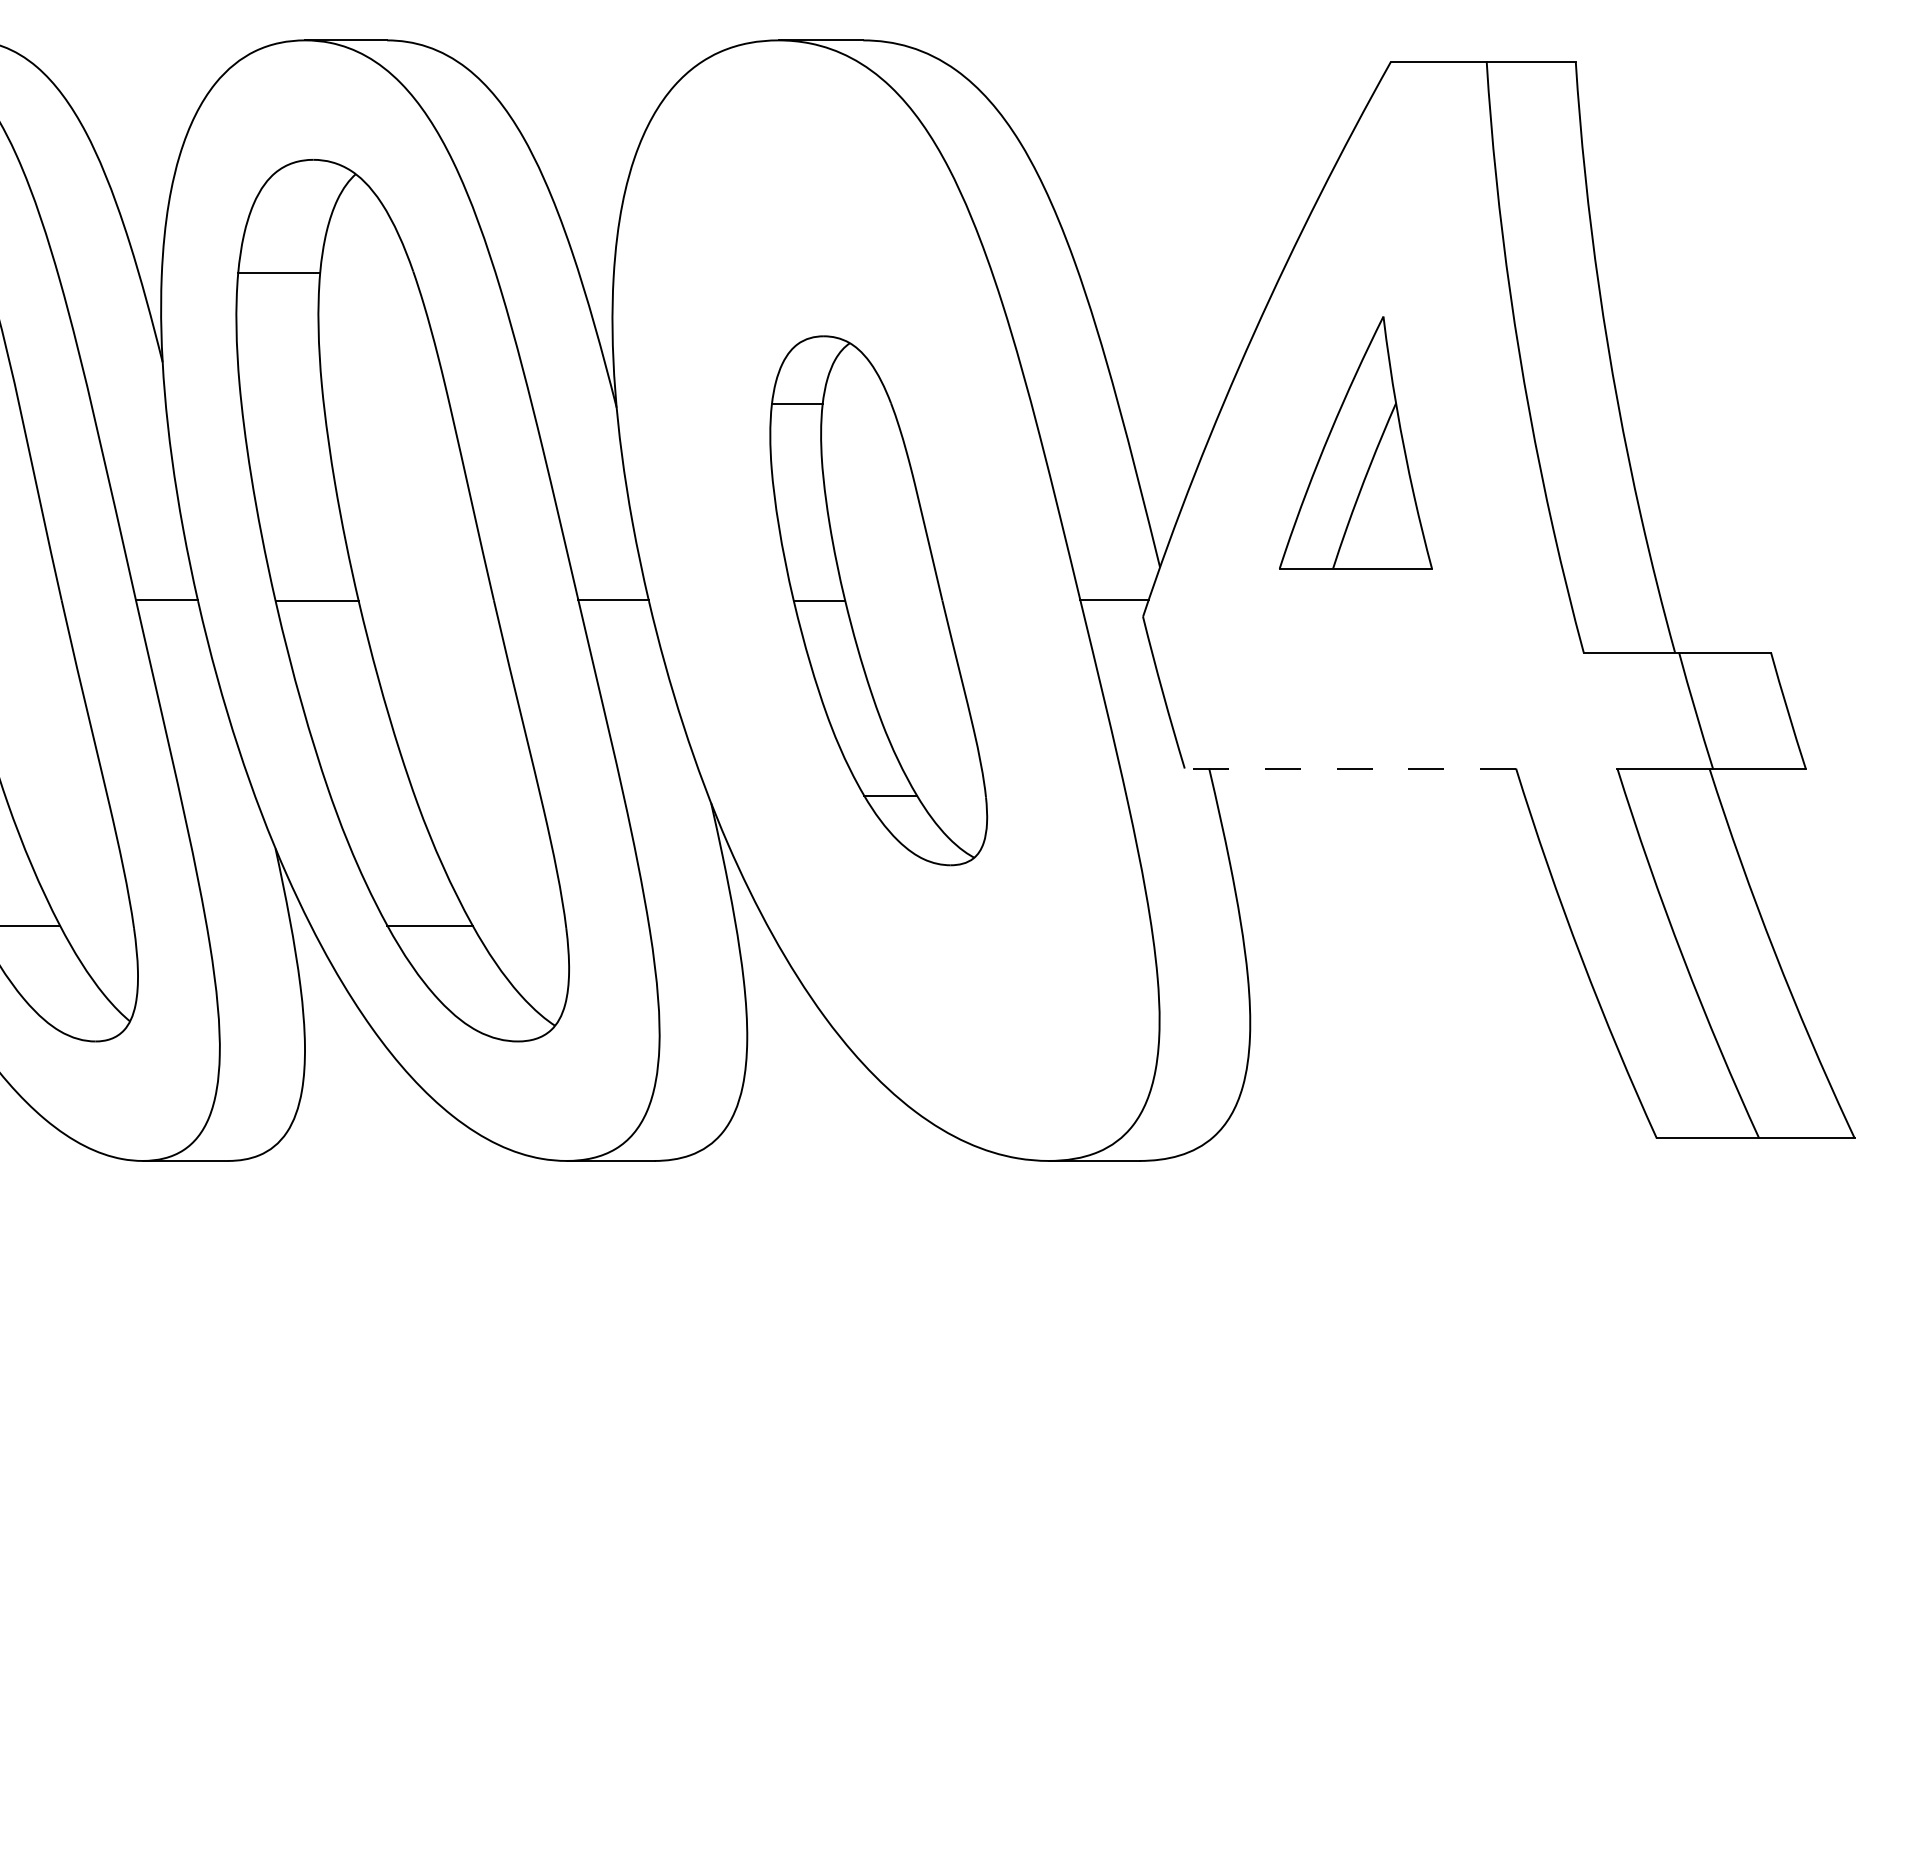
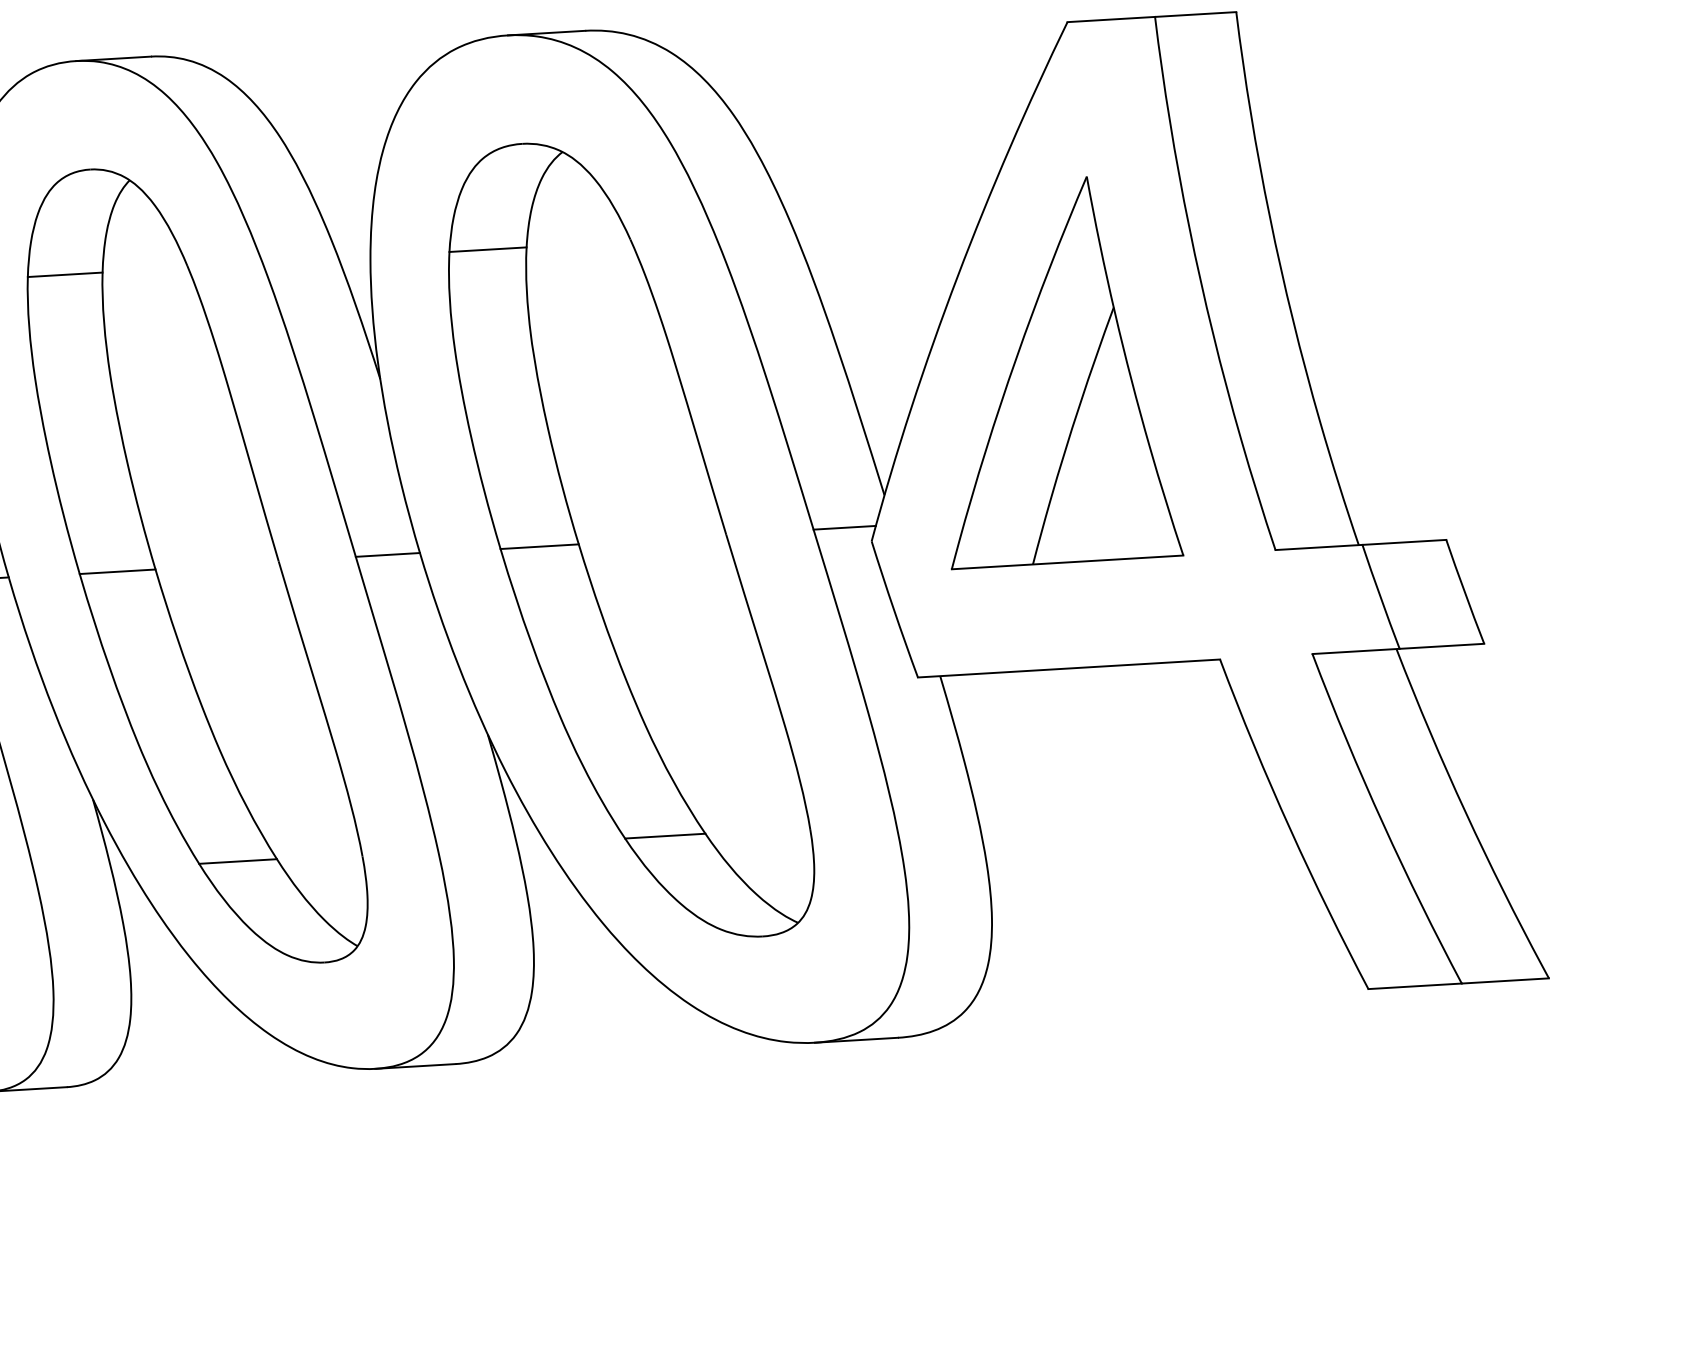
part: (1355, 442) -> (1055, 370), size x1.67
part: (878, 600) -> (629, 540), size x1.67
line: (1350, 768) -> (1069, 668), dashed -> solid

